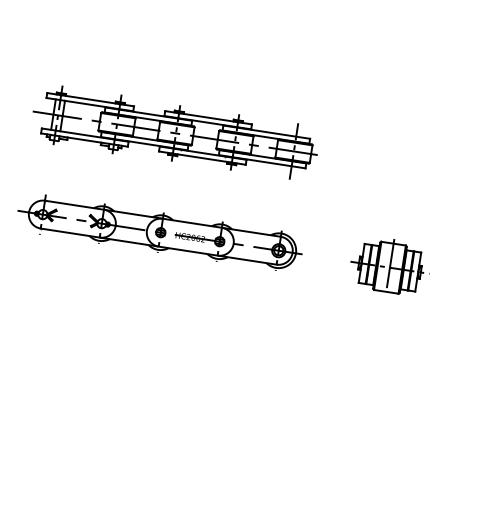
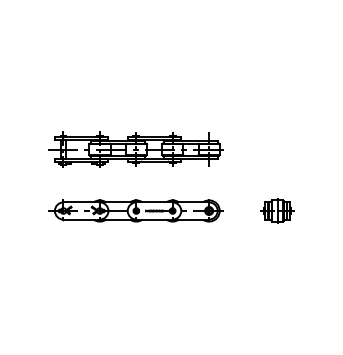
part: (389, 266) -> (277, 210), size x0.71

